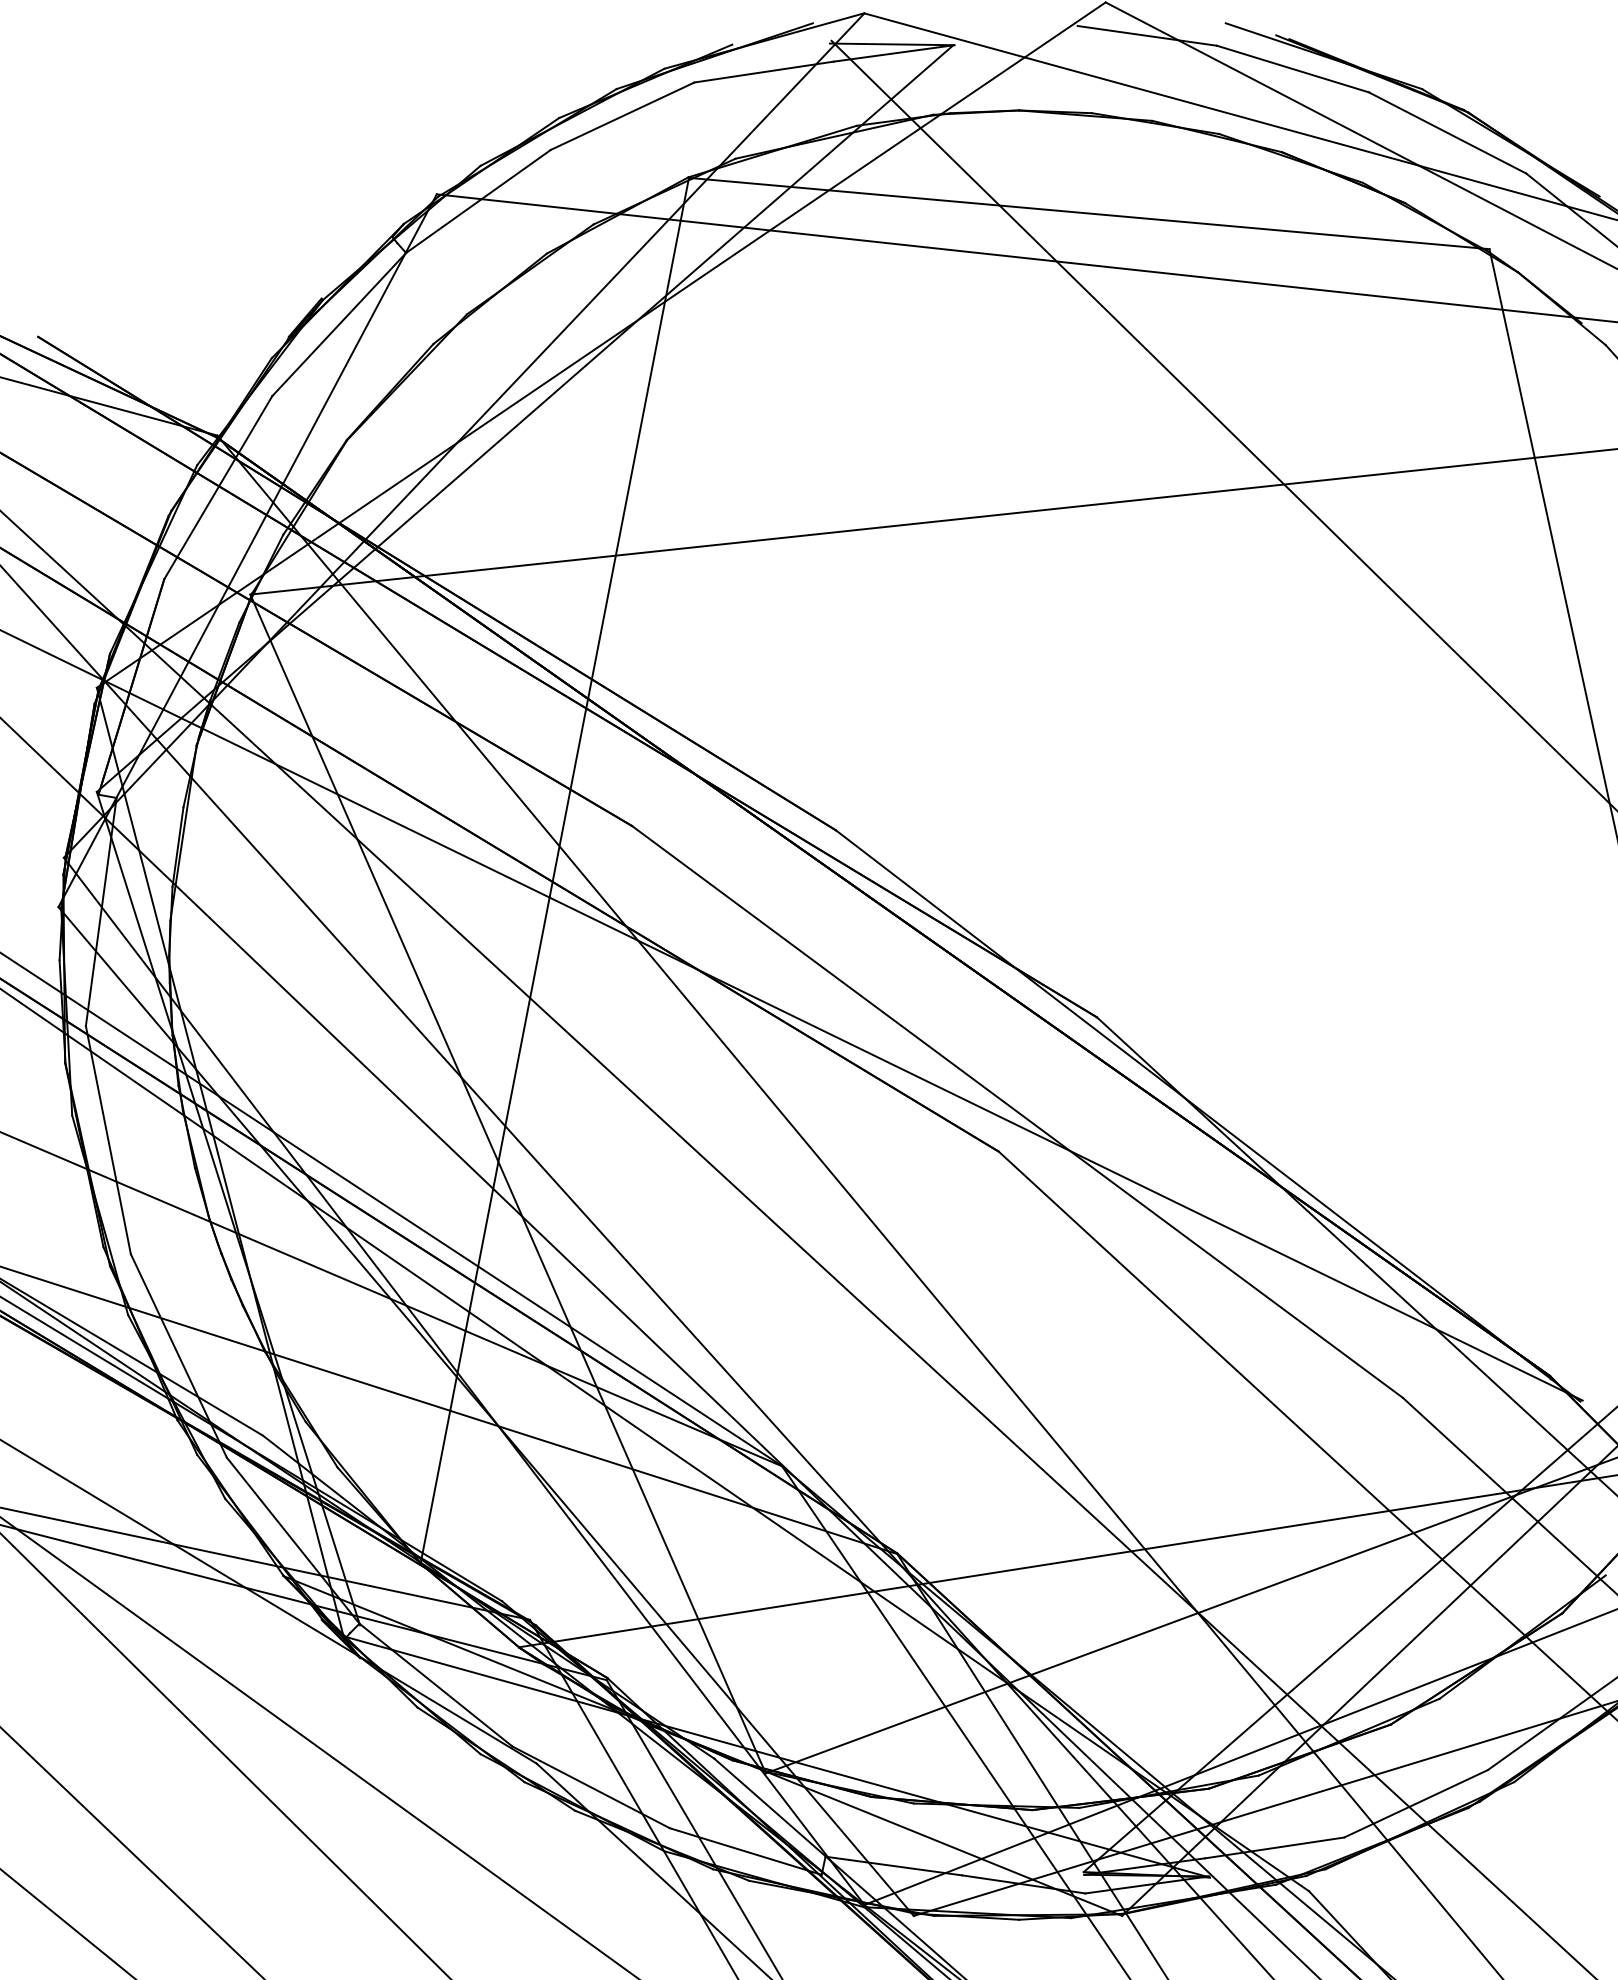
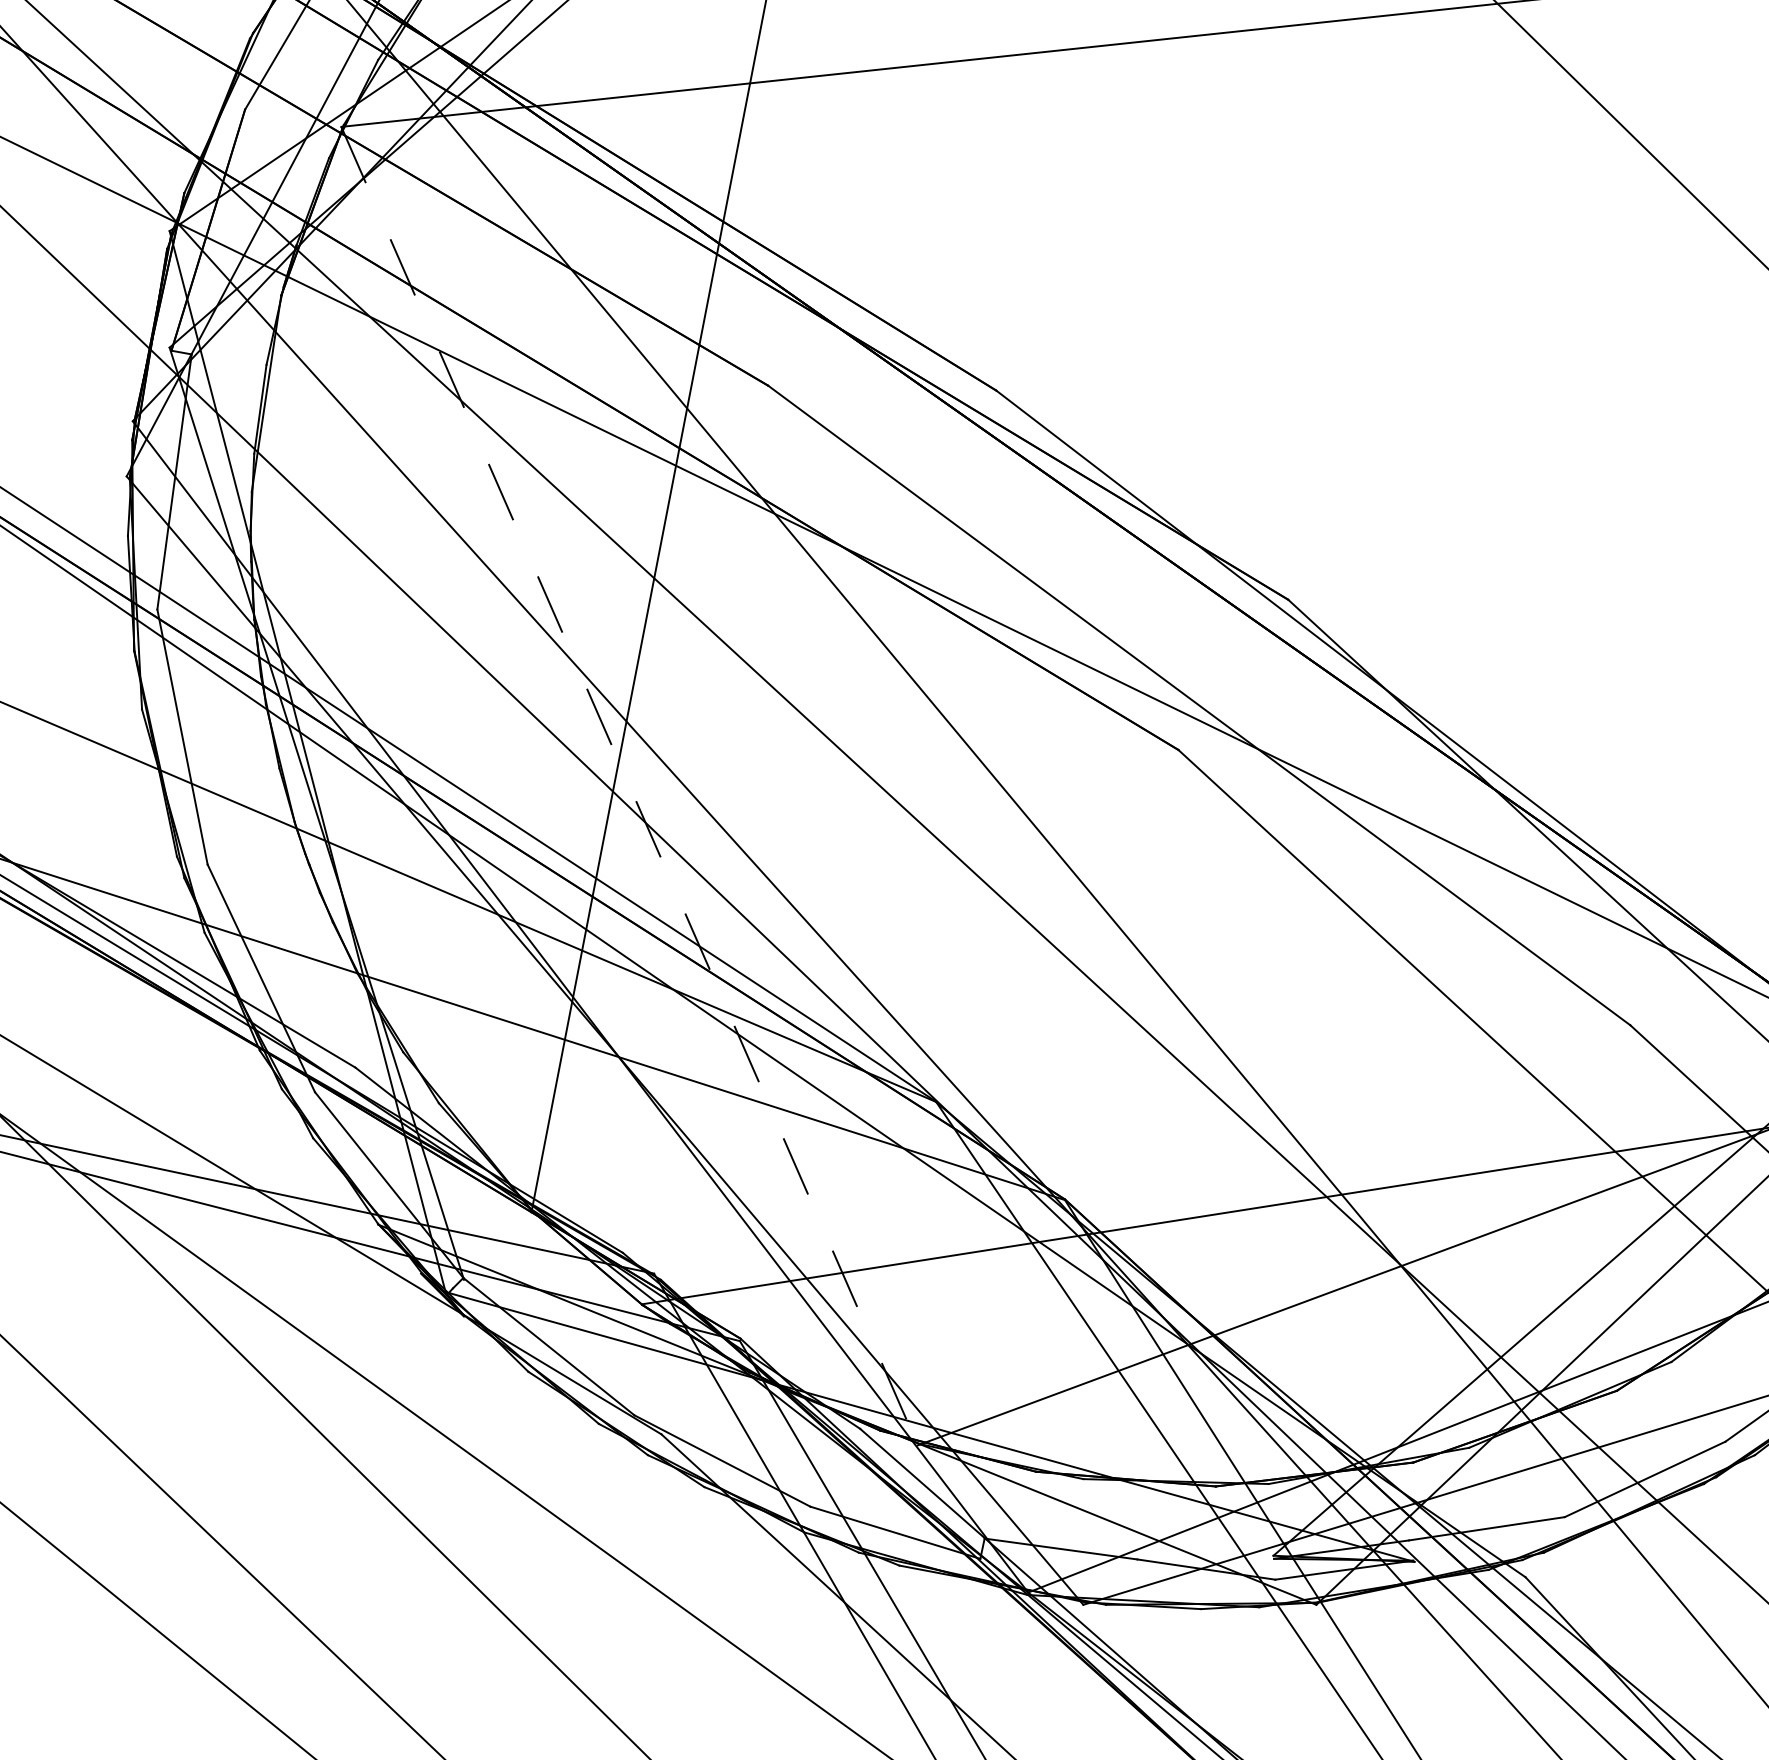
line: (508, 1184) -> (630, 786), solid -> dashed

